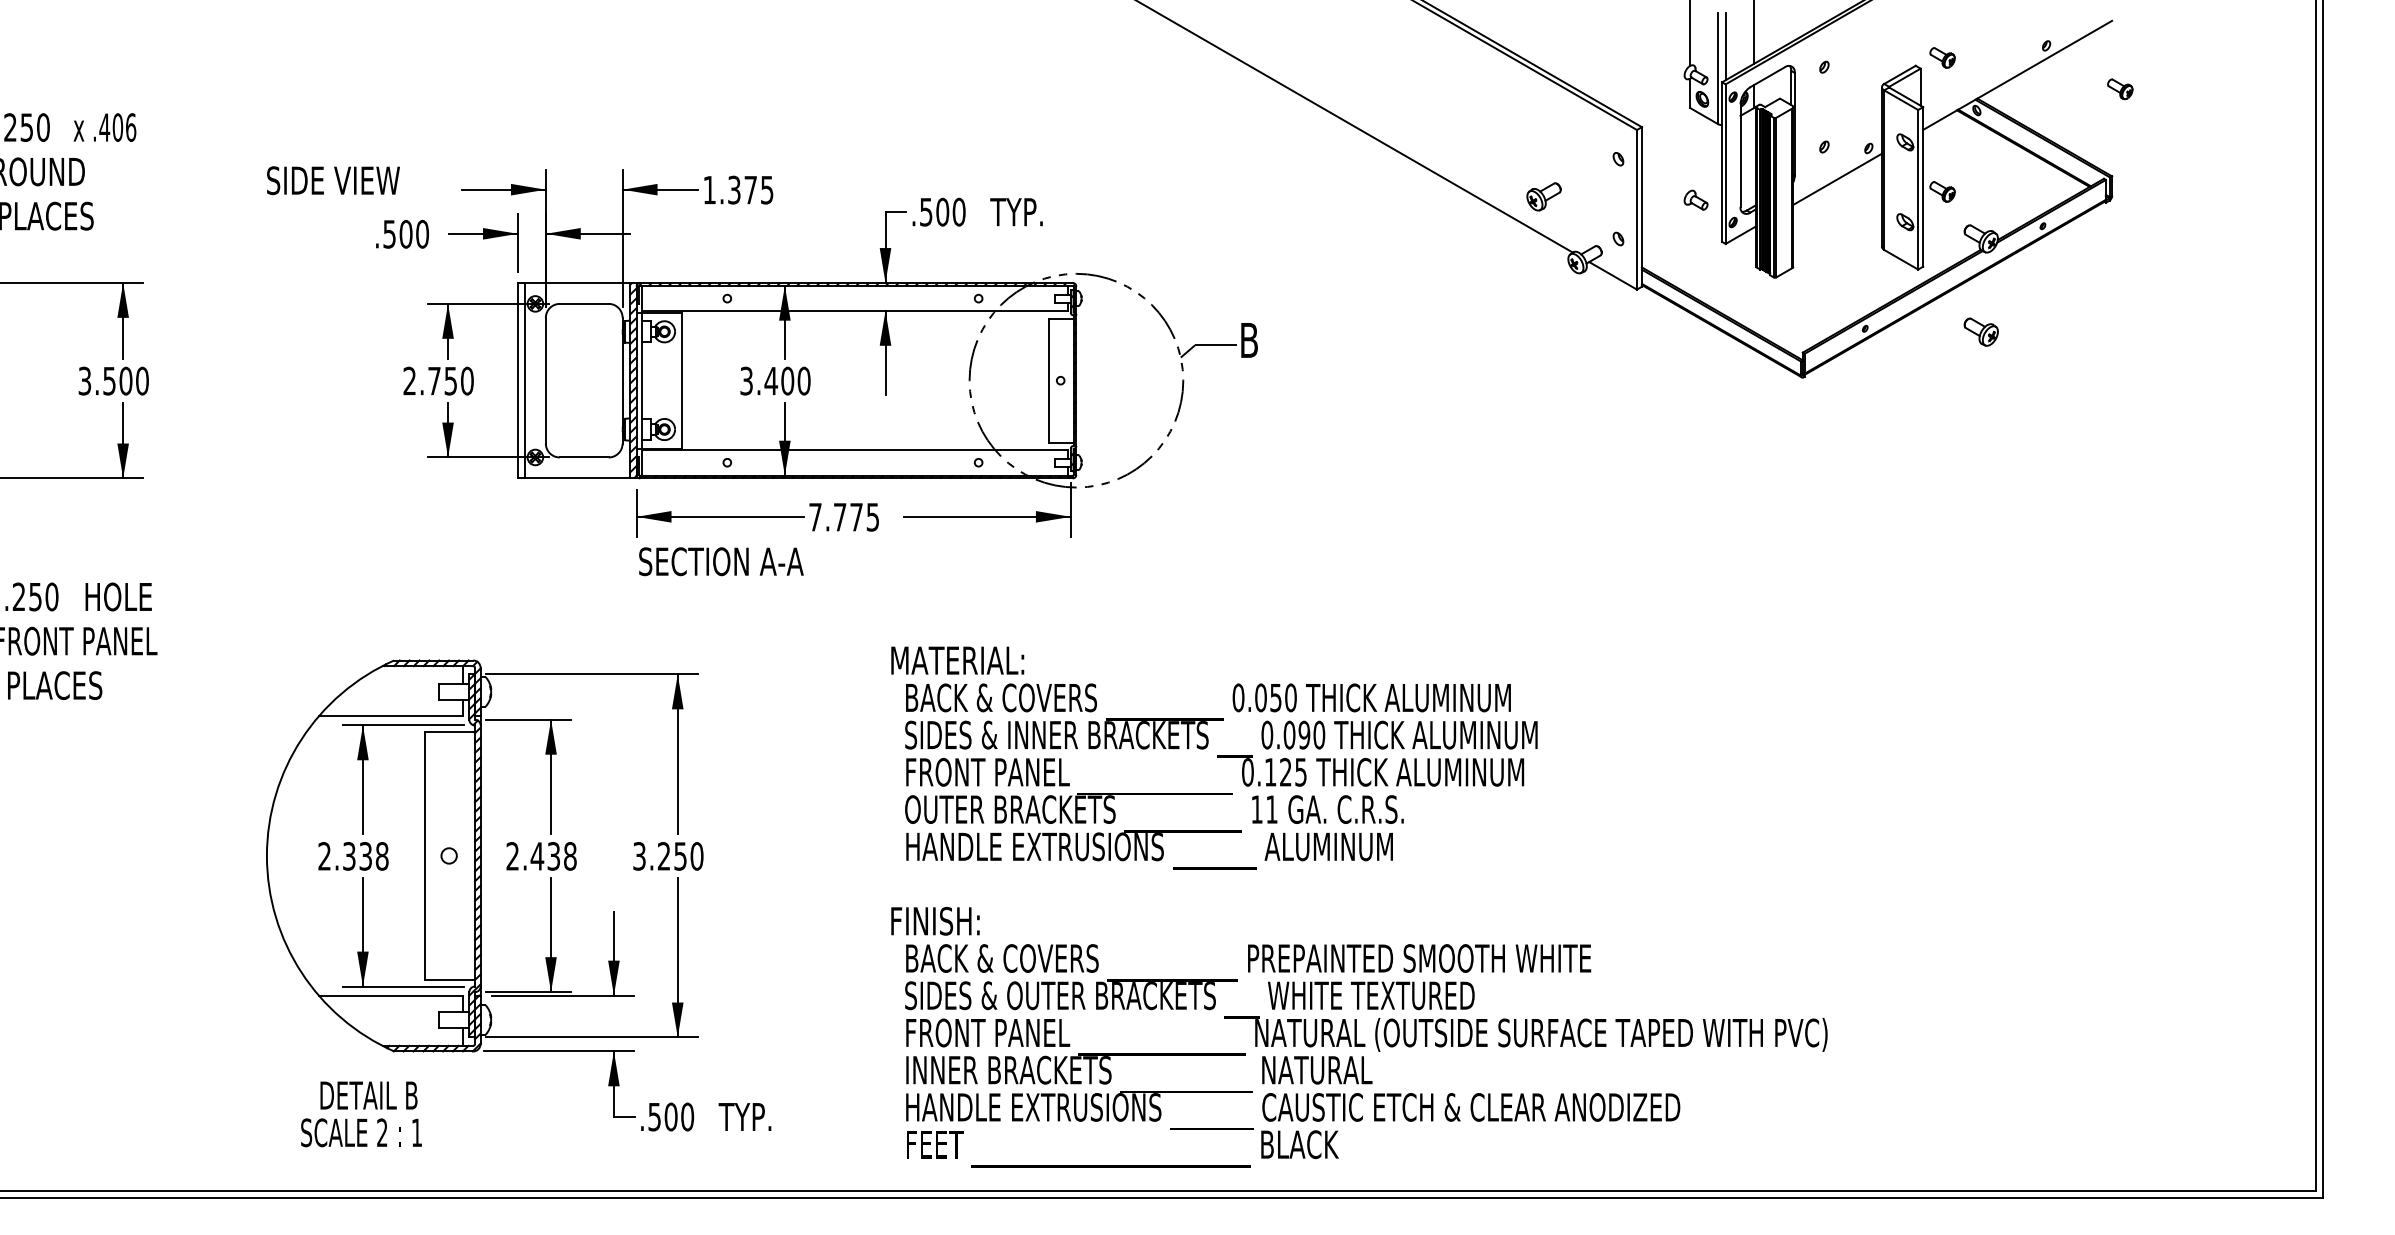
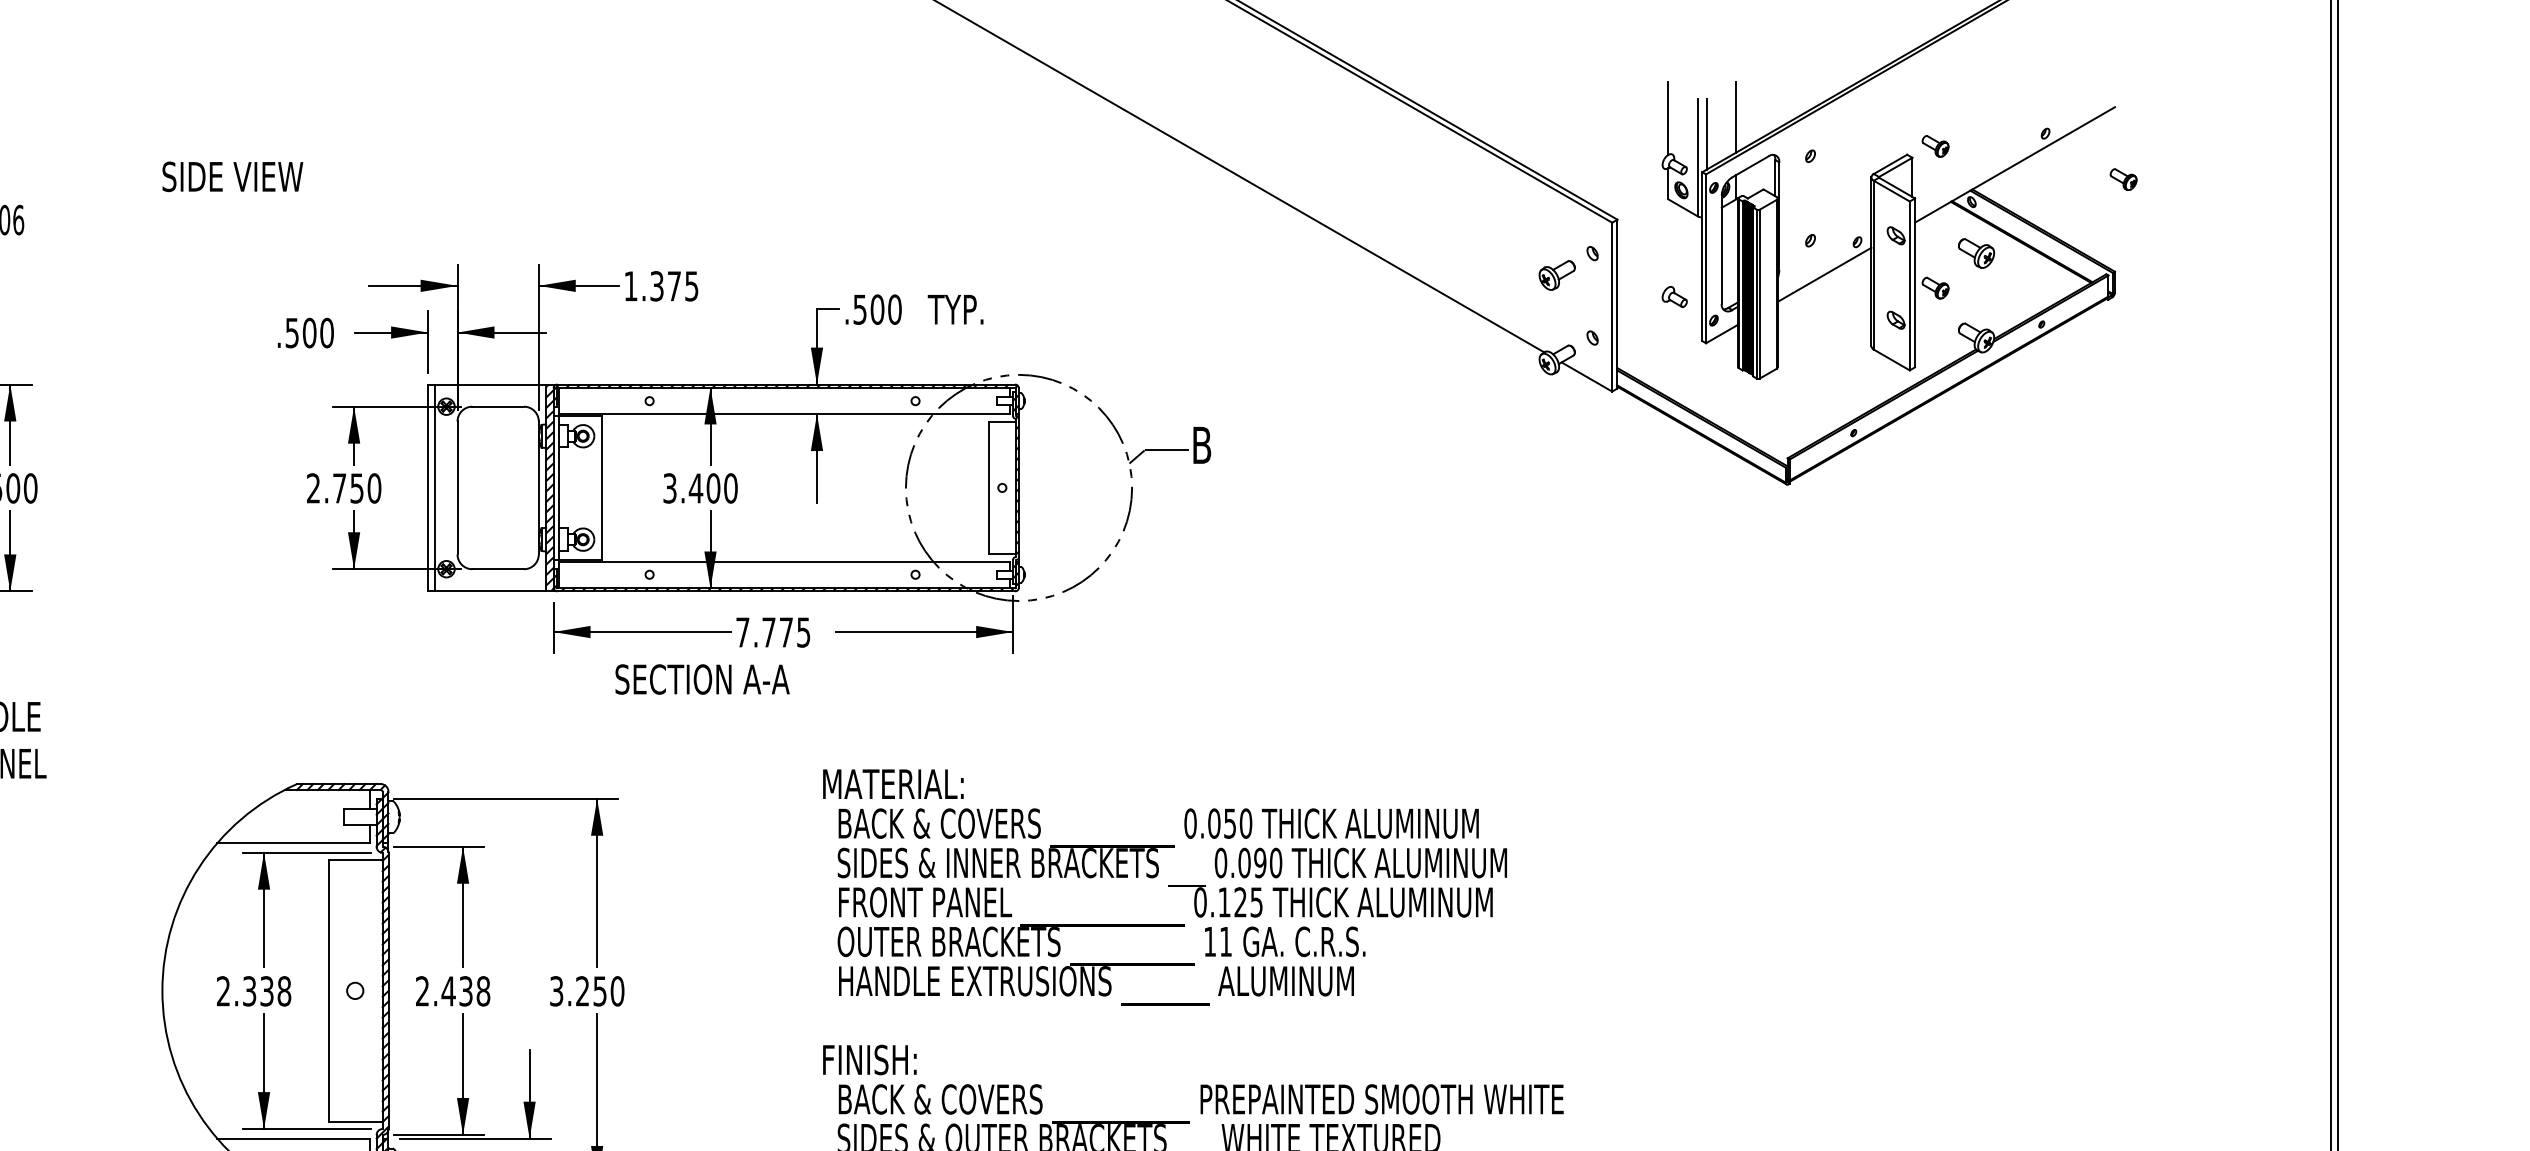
text: (333, 180) -> (232, 176), moved
part: (1543, 196) -> (1556, 275), moved
part: (1980, 331) -> (1975, 252), moved
text: (721, 561) -> (702, 679), moved

